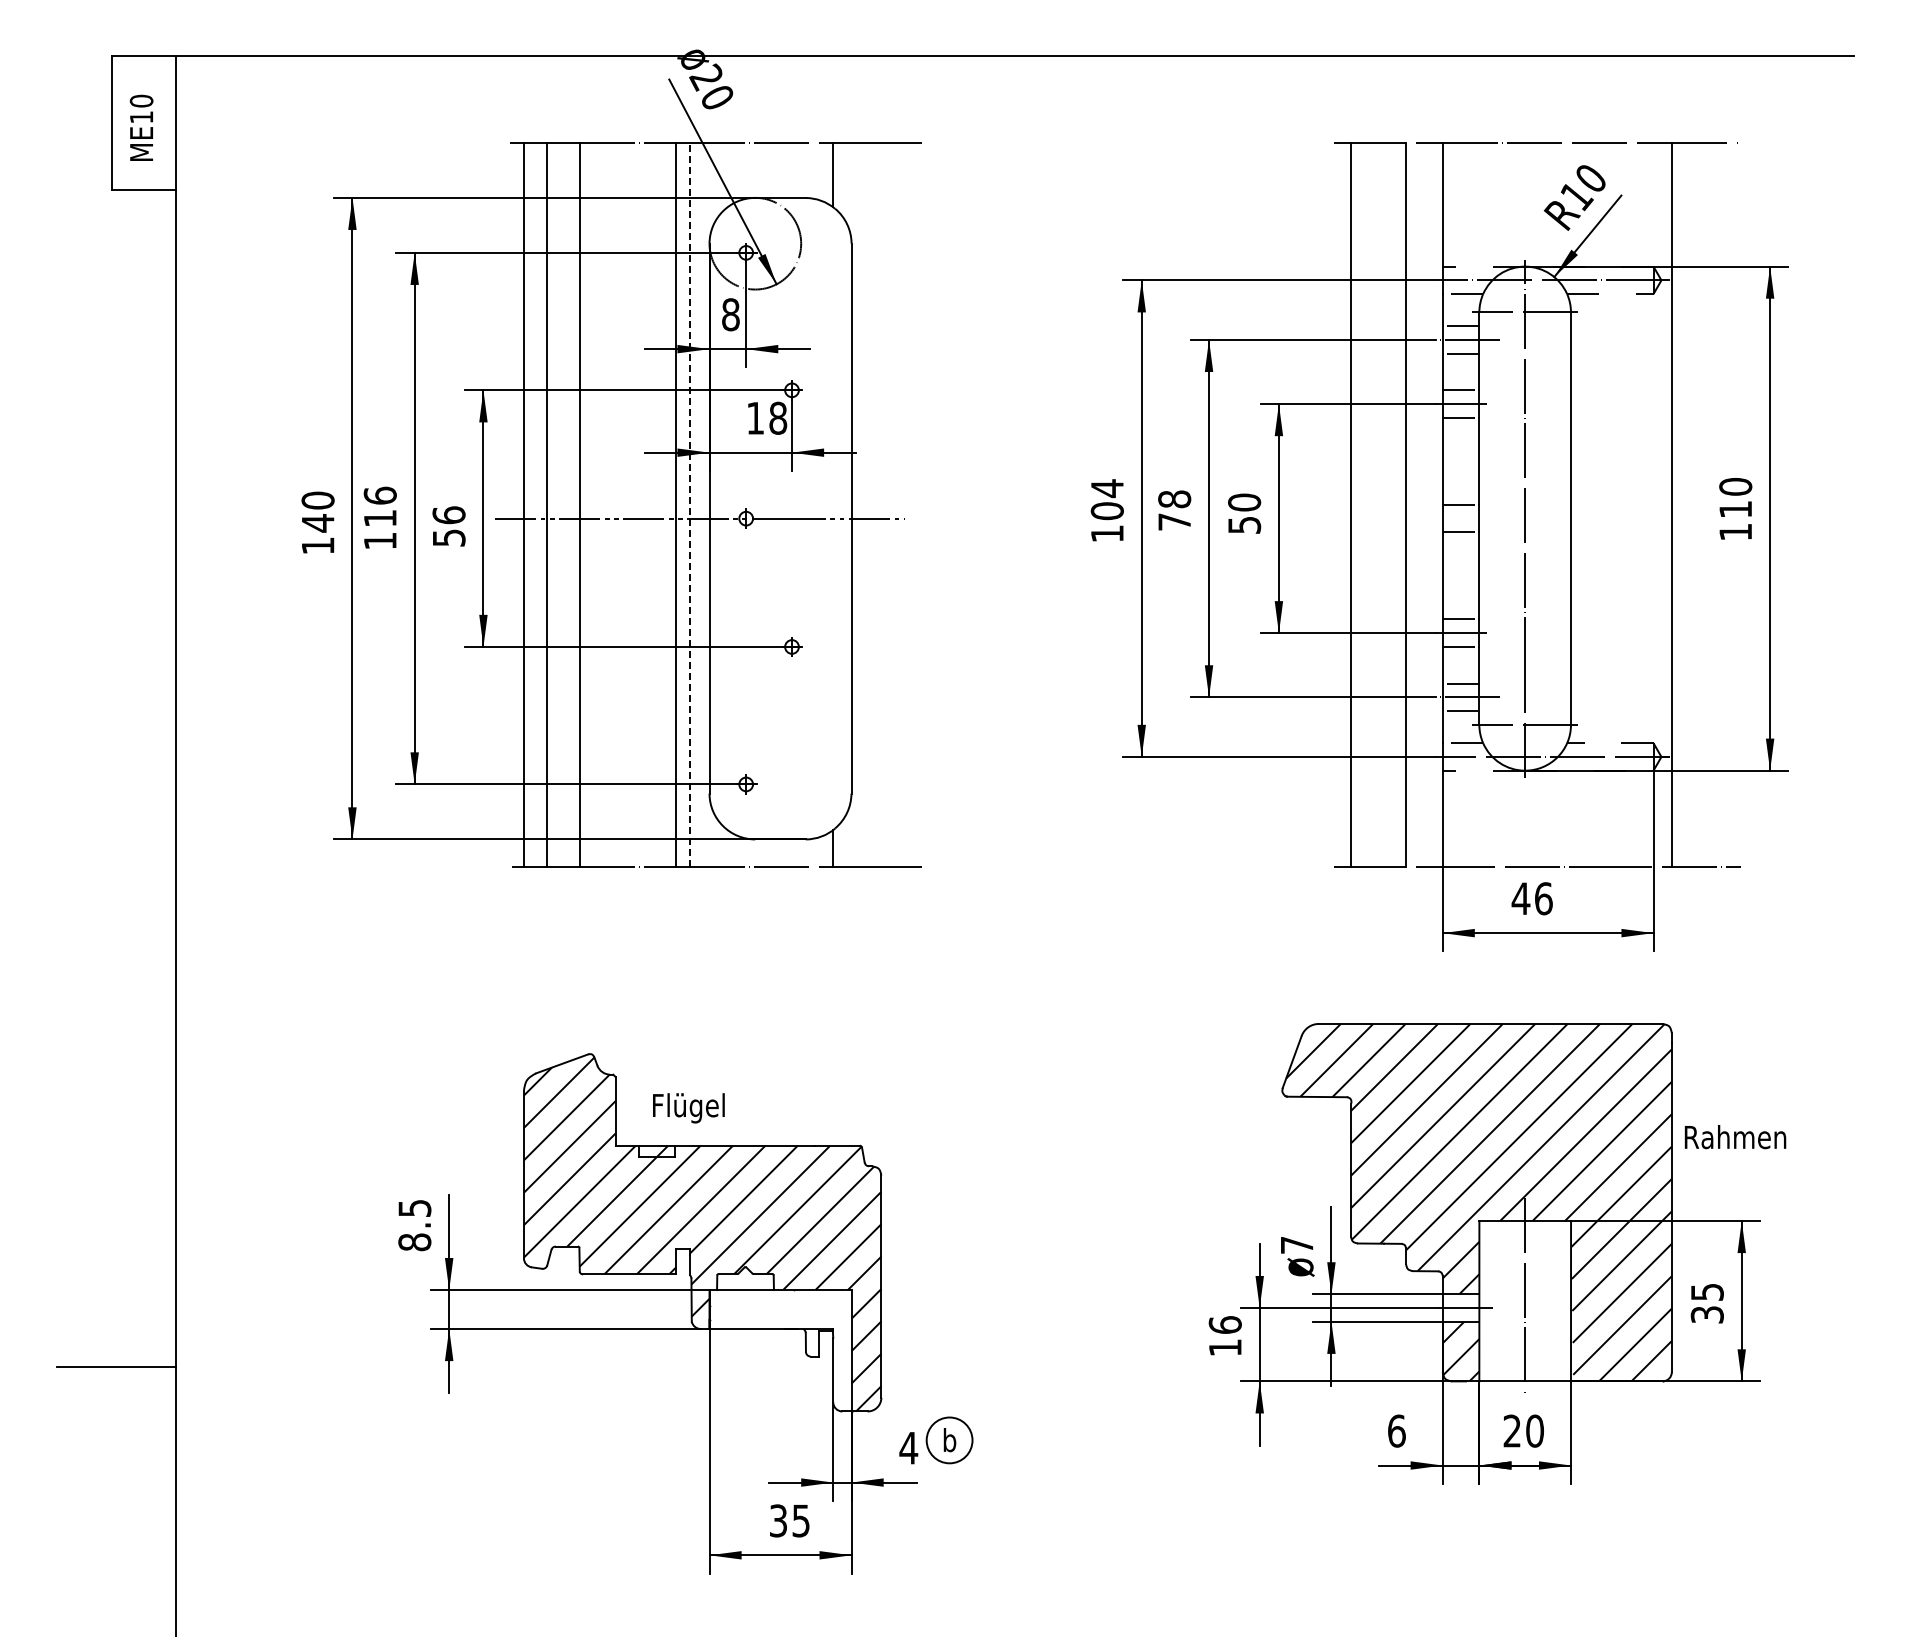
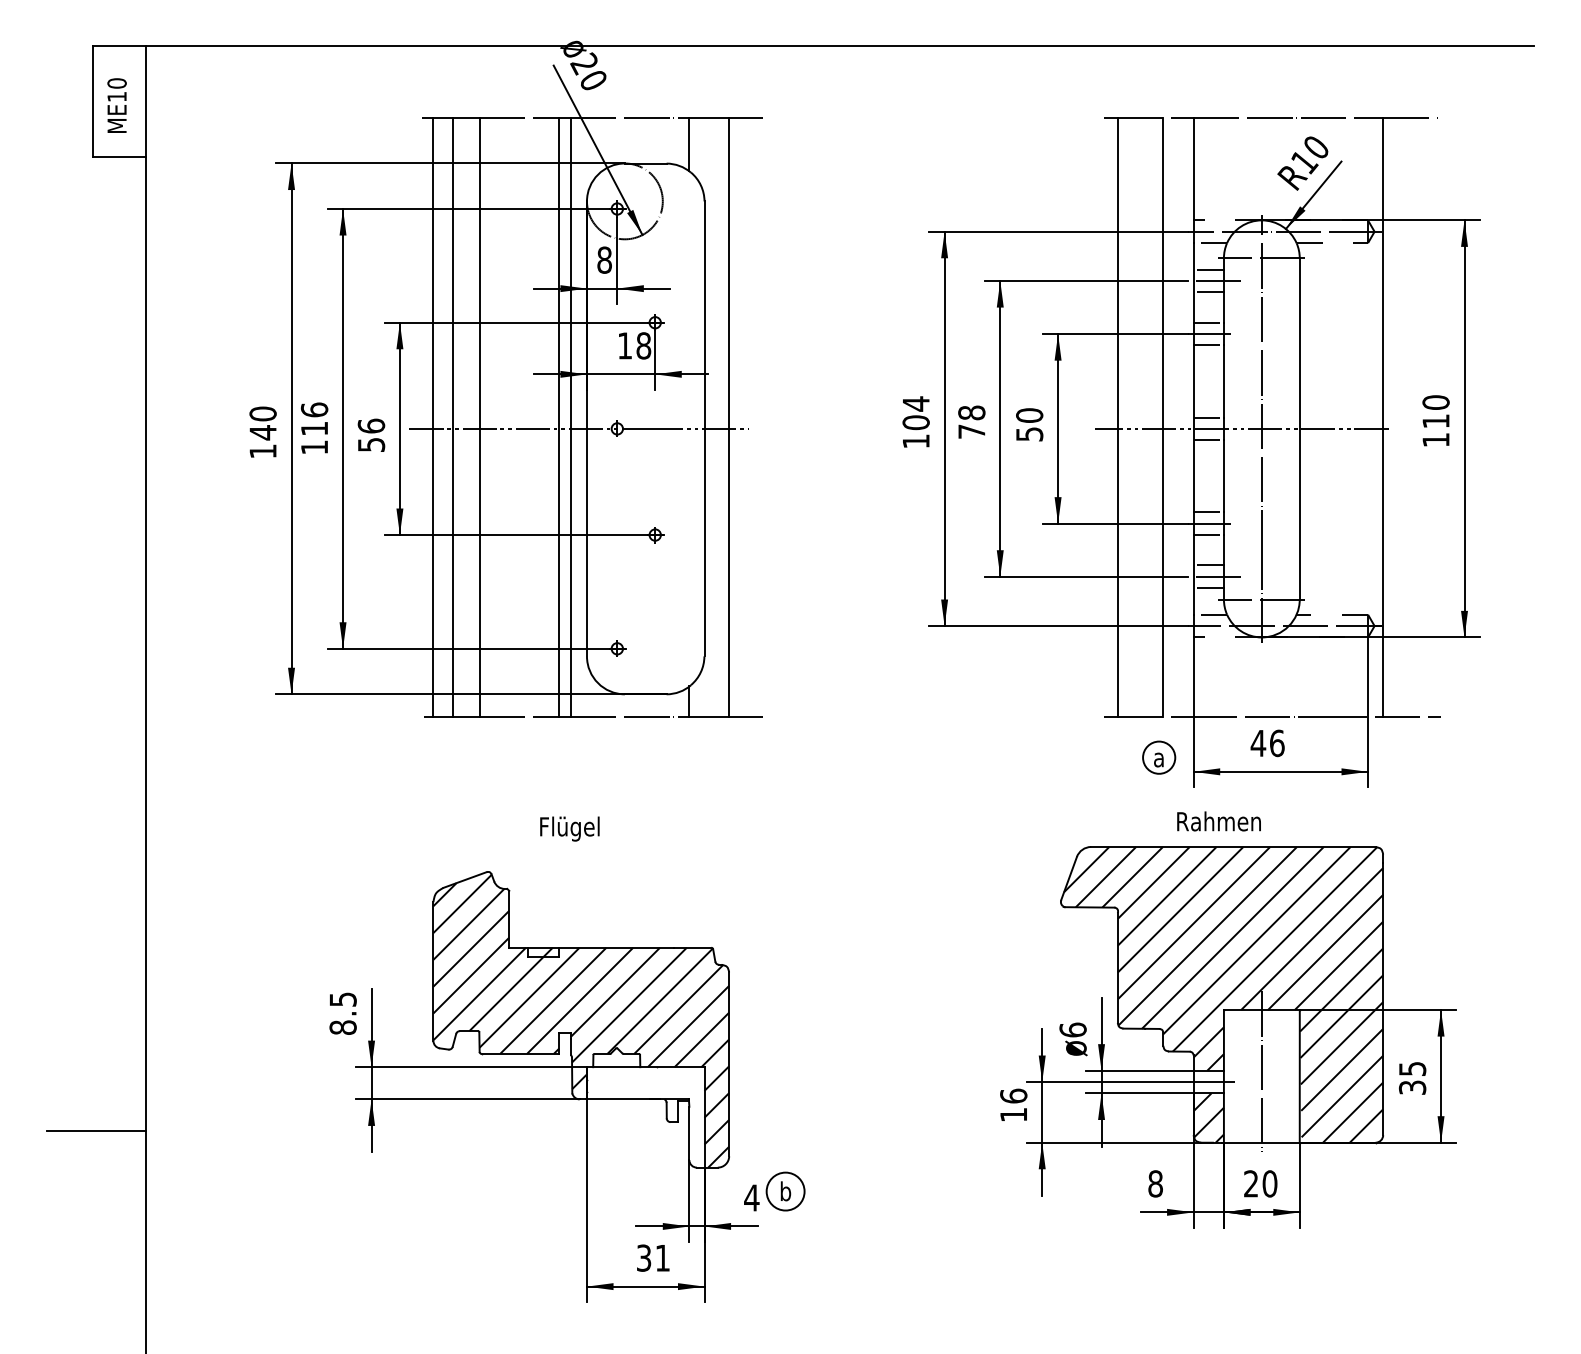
line: (689, 504) -> (570, 417), dashed -> solid
line: (881, 504) -> (729, 417), added
line: (1500, 518) -> (1241, 428), added
part: (1400, 915) -> (1158, 757), added
text: (688, 1108) -> (569, 829), moved
text: (1735, 1137) -> (1219, 821), moved
text: (1296, 1244) -> (1072, 1029), 7 -> 6
text: (1396, 1430) -> (1155, 1183), 6 -> 8
text: (800, 1520) -> (662, 1257), 35 -> 31

